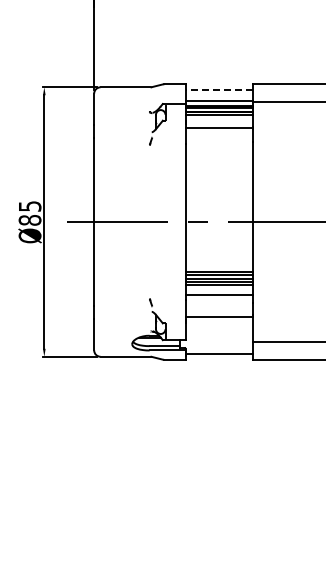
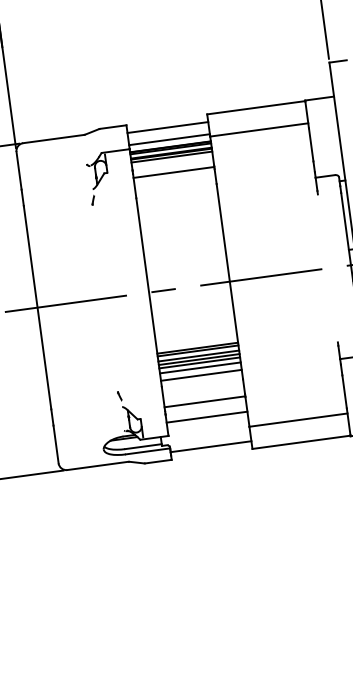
line: (218, 90) -> (166, 127), dashed -> solid
line: (219, 288) -> (200, 367), added
line: (219, 329) -> (207, 417), added

